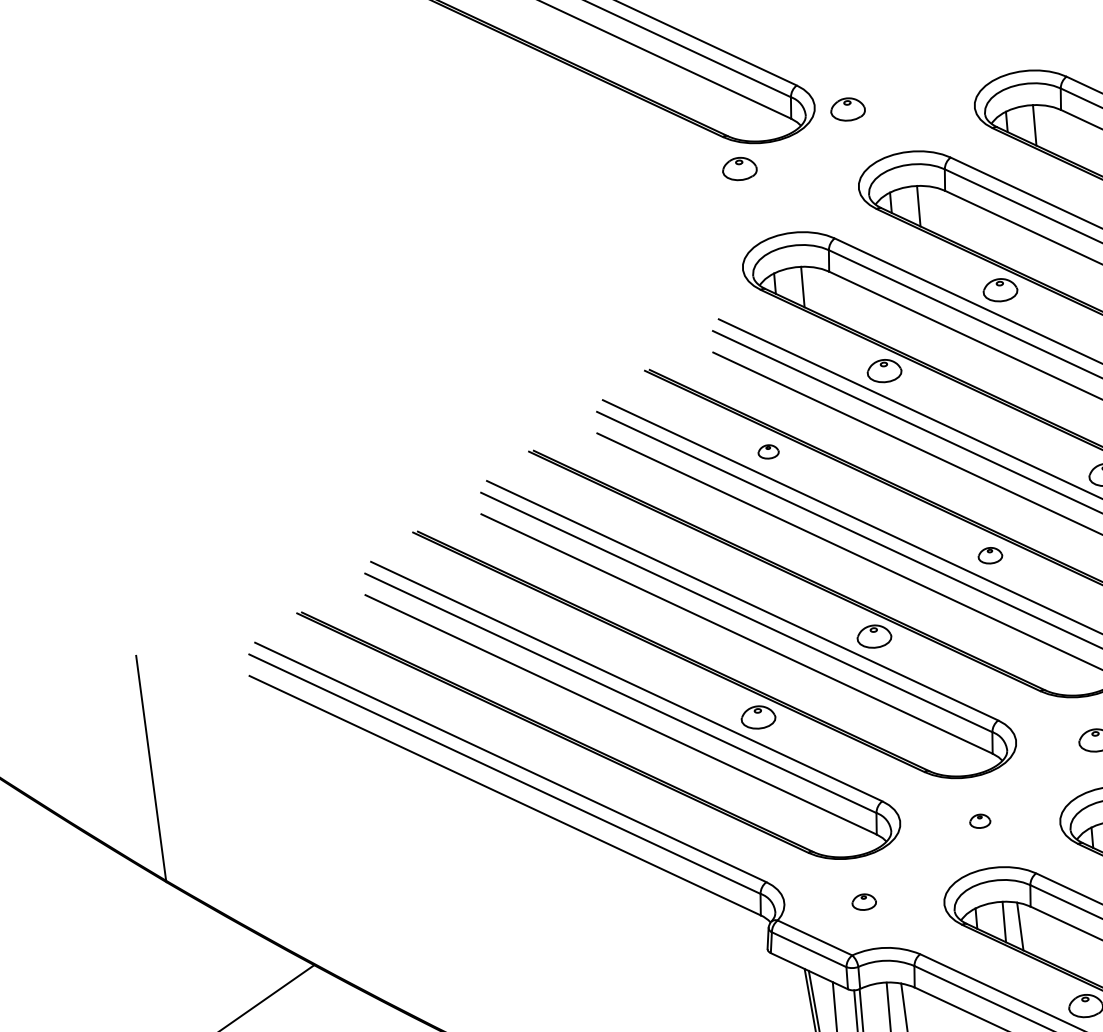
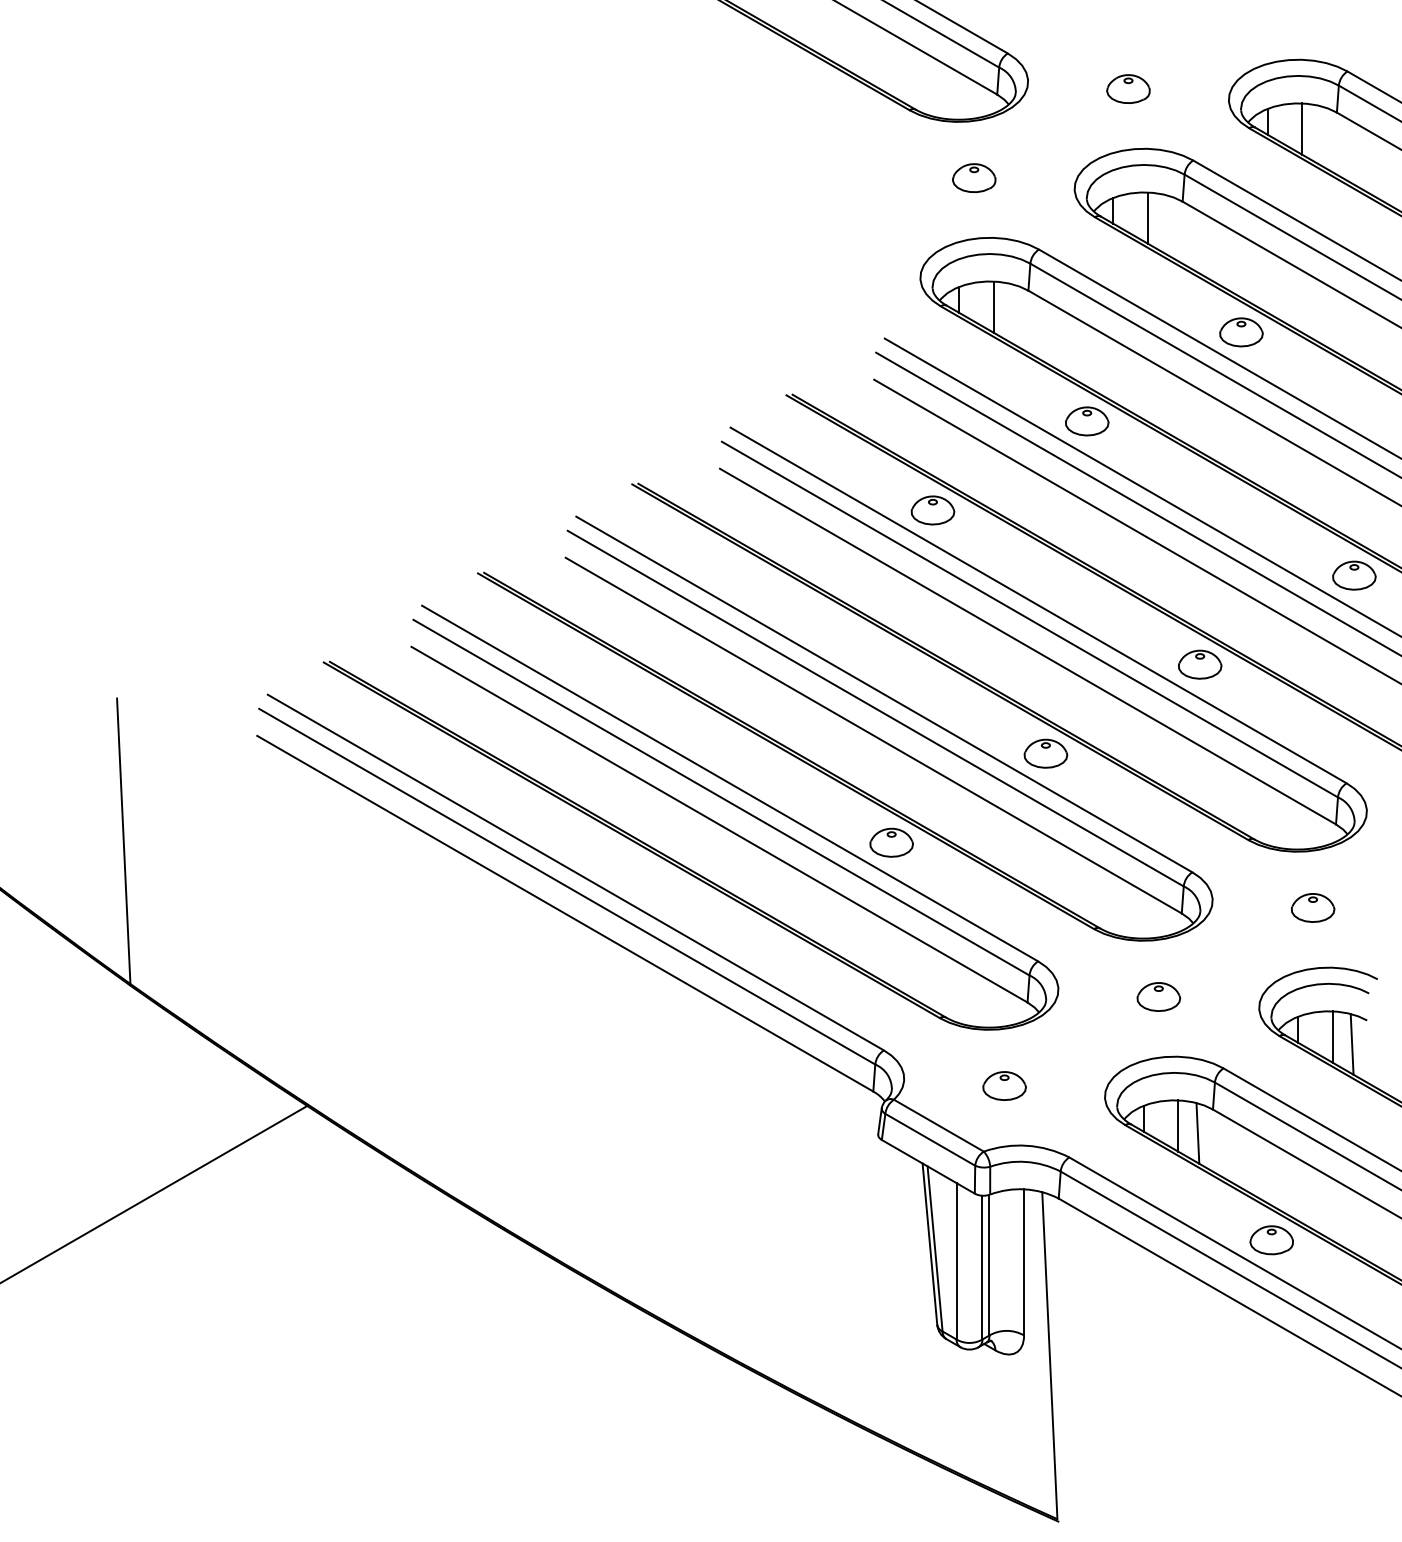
part: (847, 109) -> (1128, 88), moved
part: (740, 169) -> (974, 178), moved
part: (768, 451) -> (932, 510), size x1.67
part: (990, 555) -> (1200, 664), size x1.43
part: (979, 820) -> (1158, 996), size x1.67
part: (864, 901) -> (1004, 1085), size x1.43

